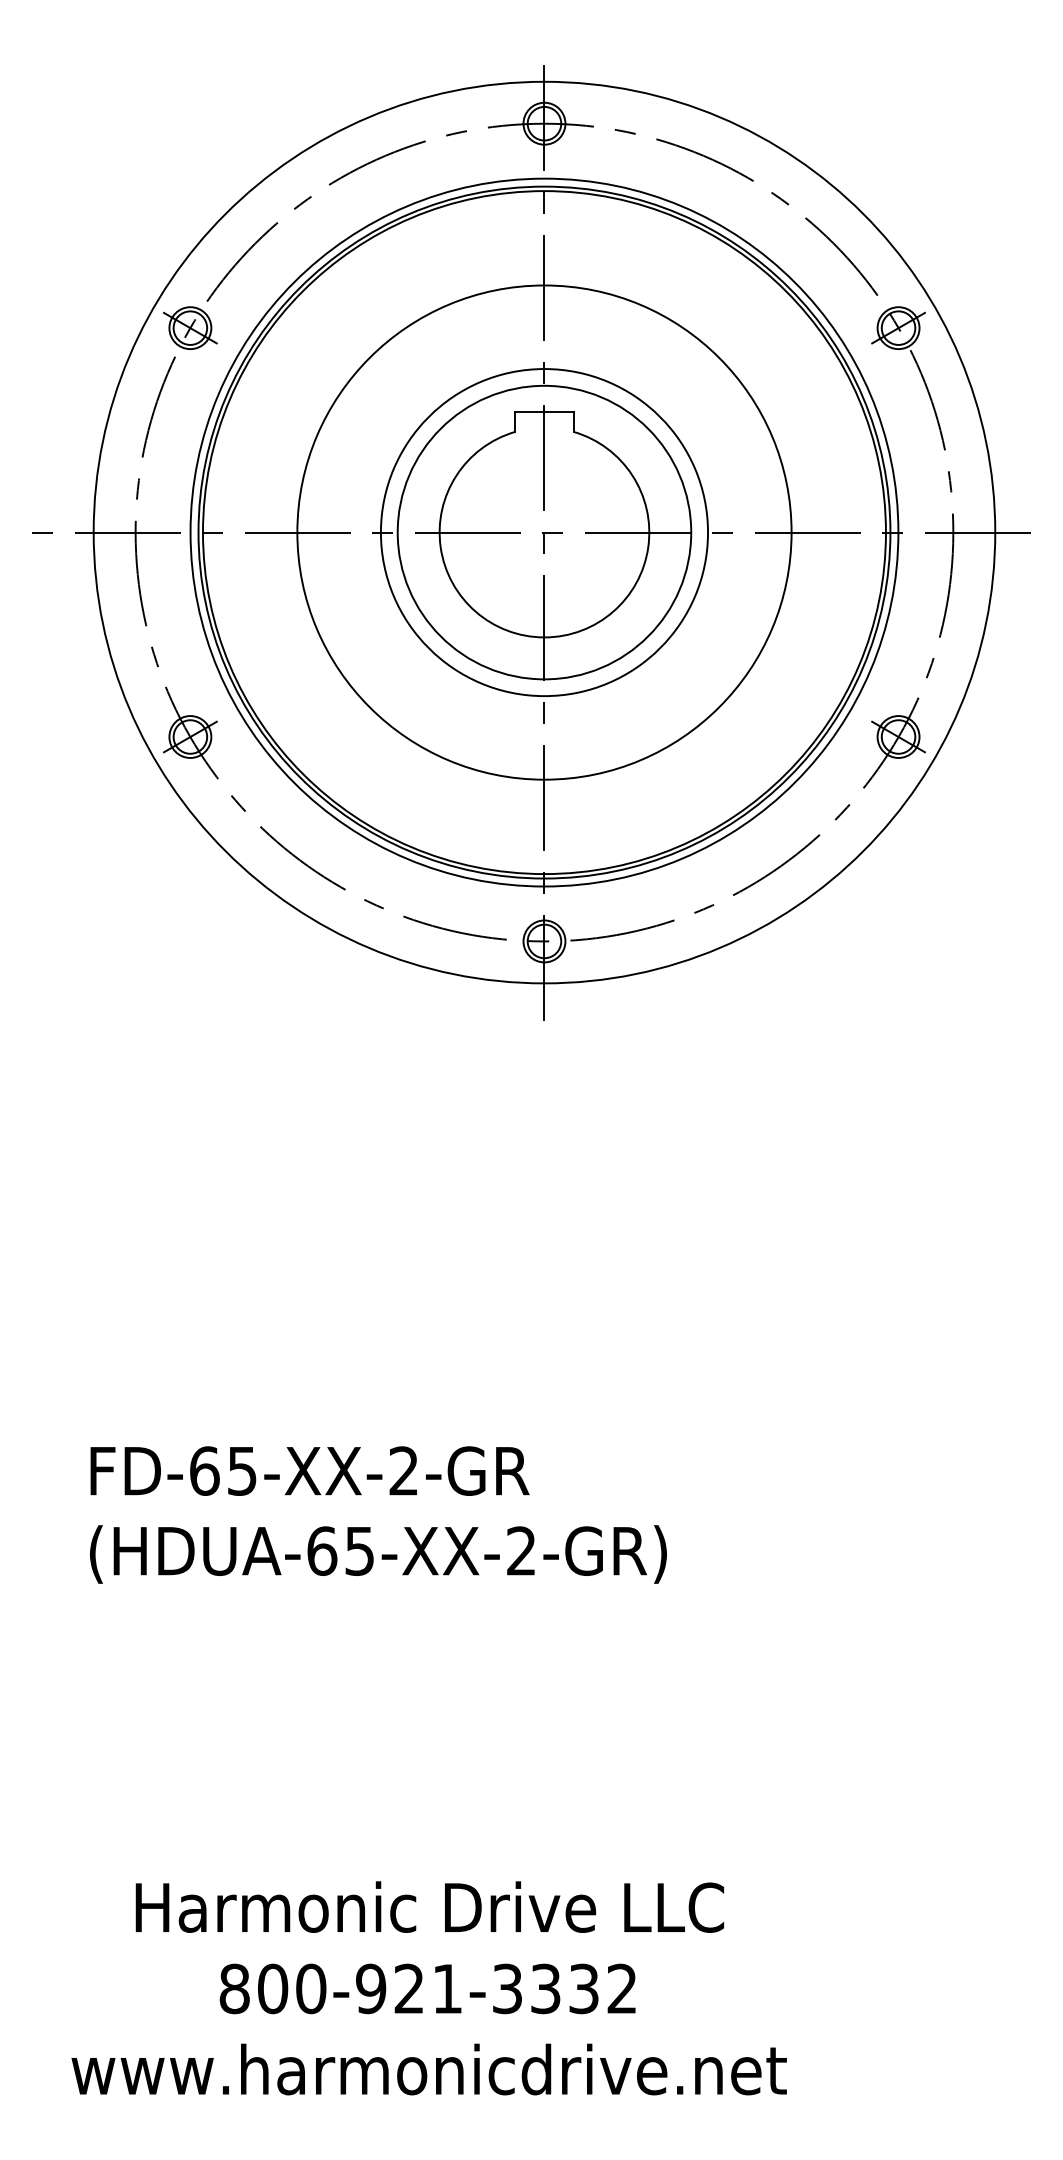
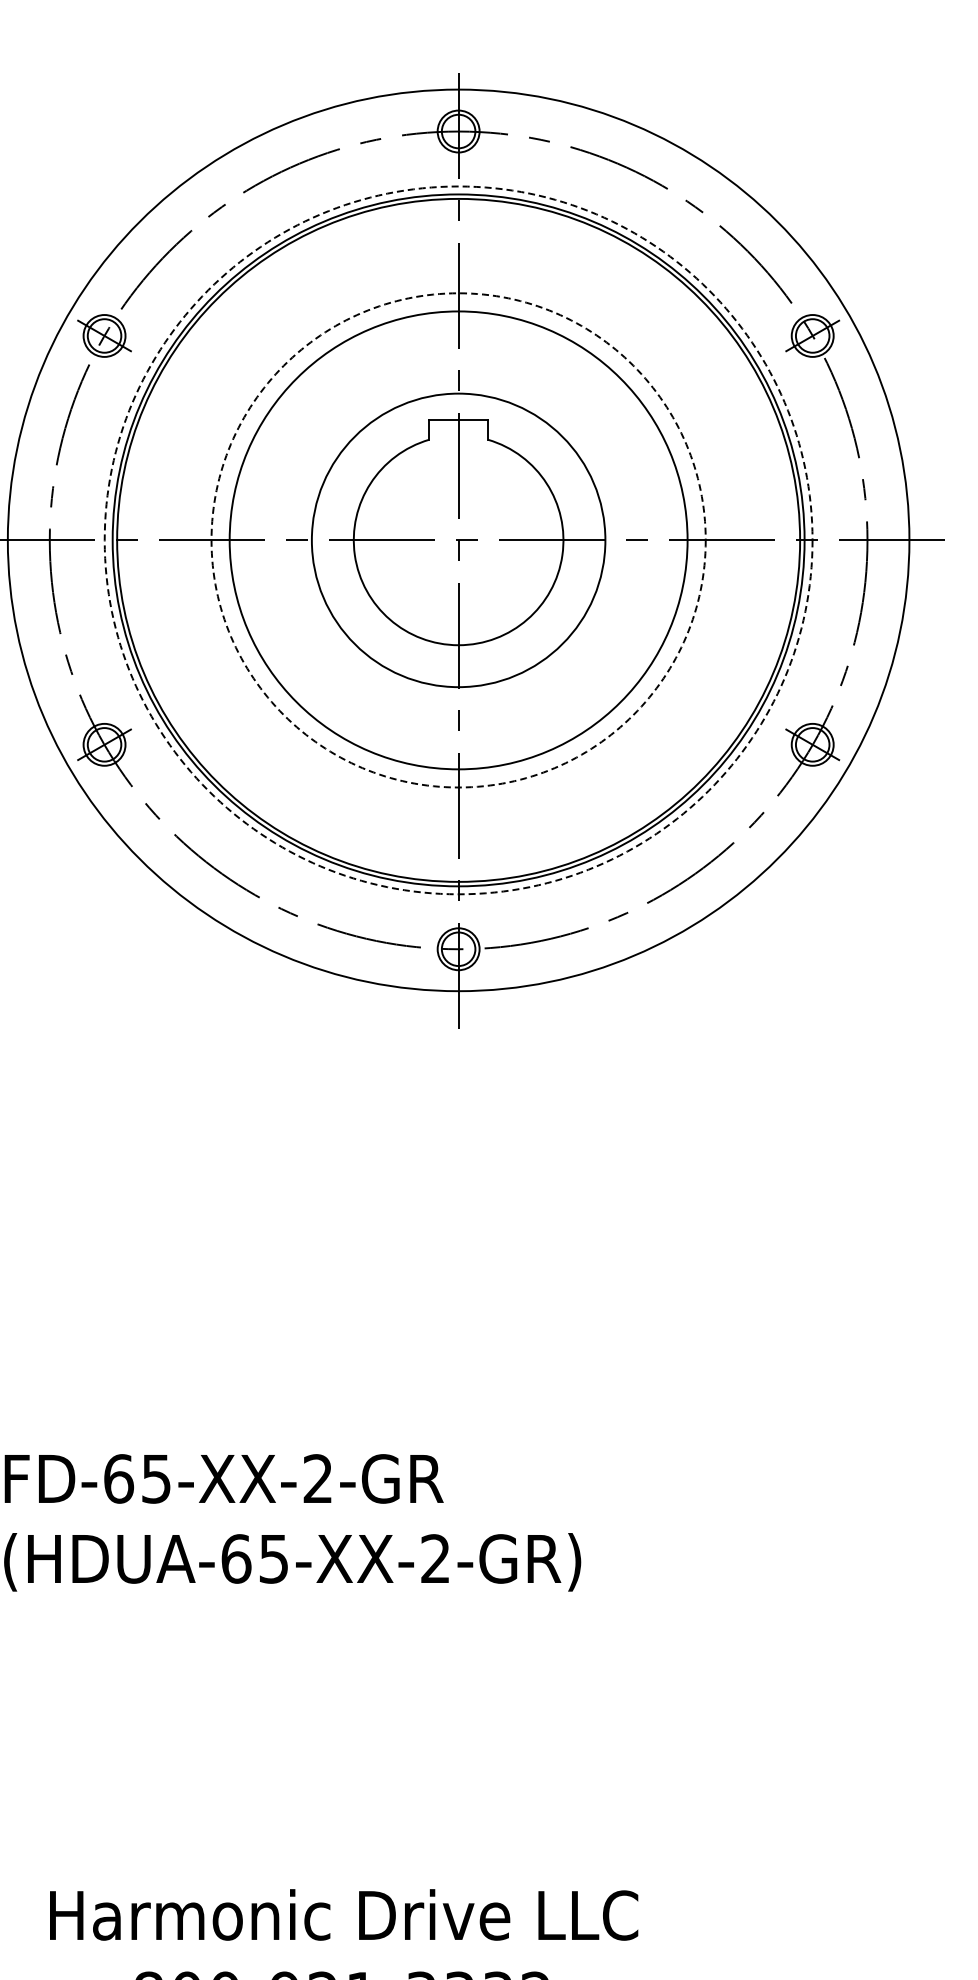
circle: (544, 532) -> (458, 540), size x1.4
circle: (544, 532) -> (458, 540), solid -> dashed
circle: (544, 532) -> (458, 540), solid -> dashed

